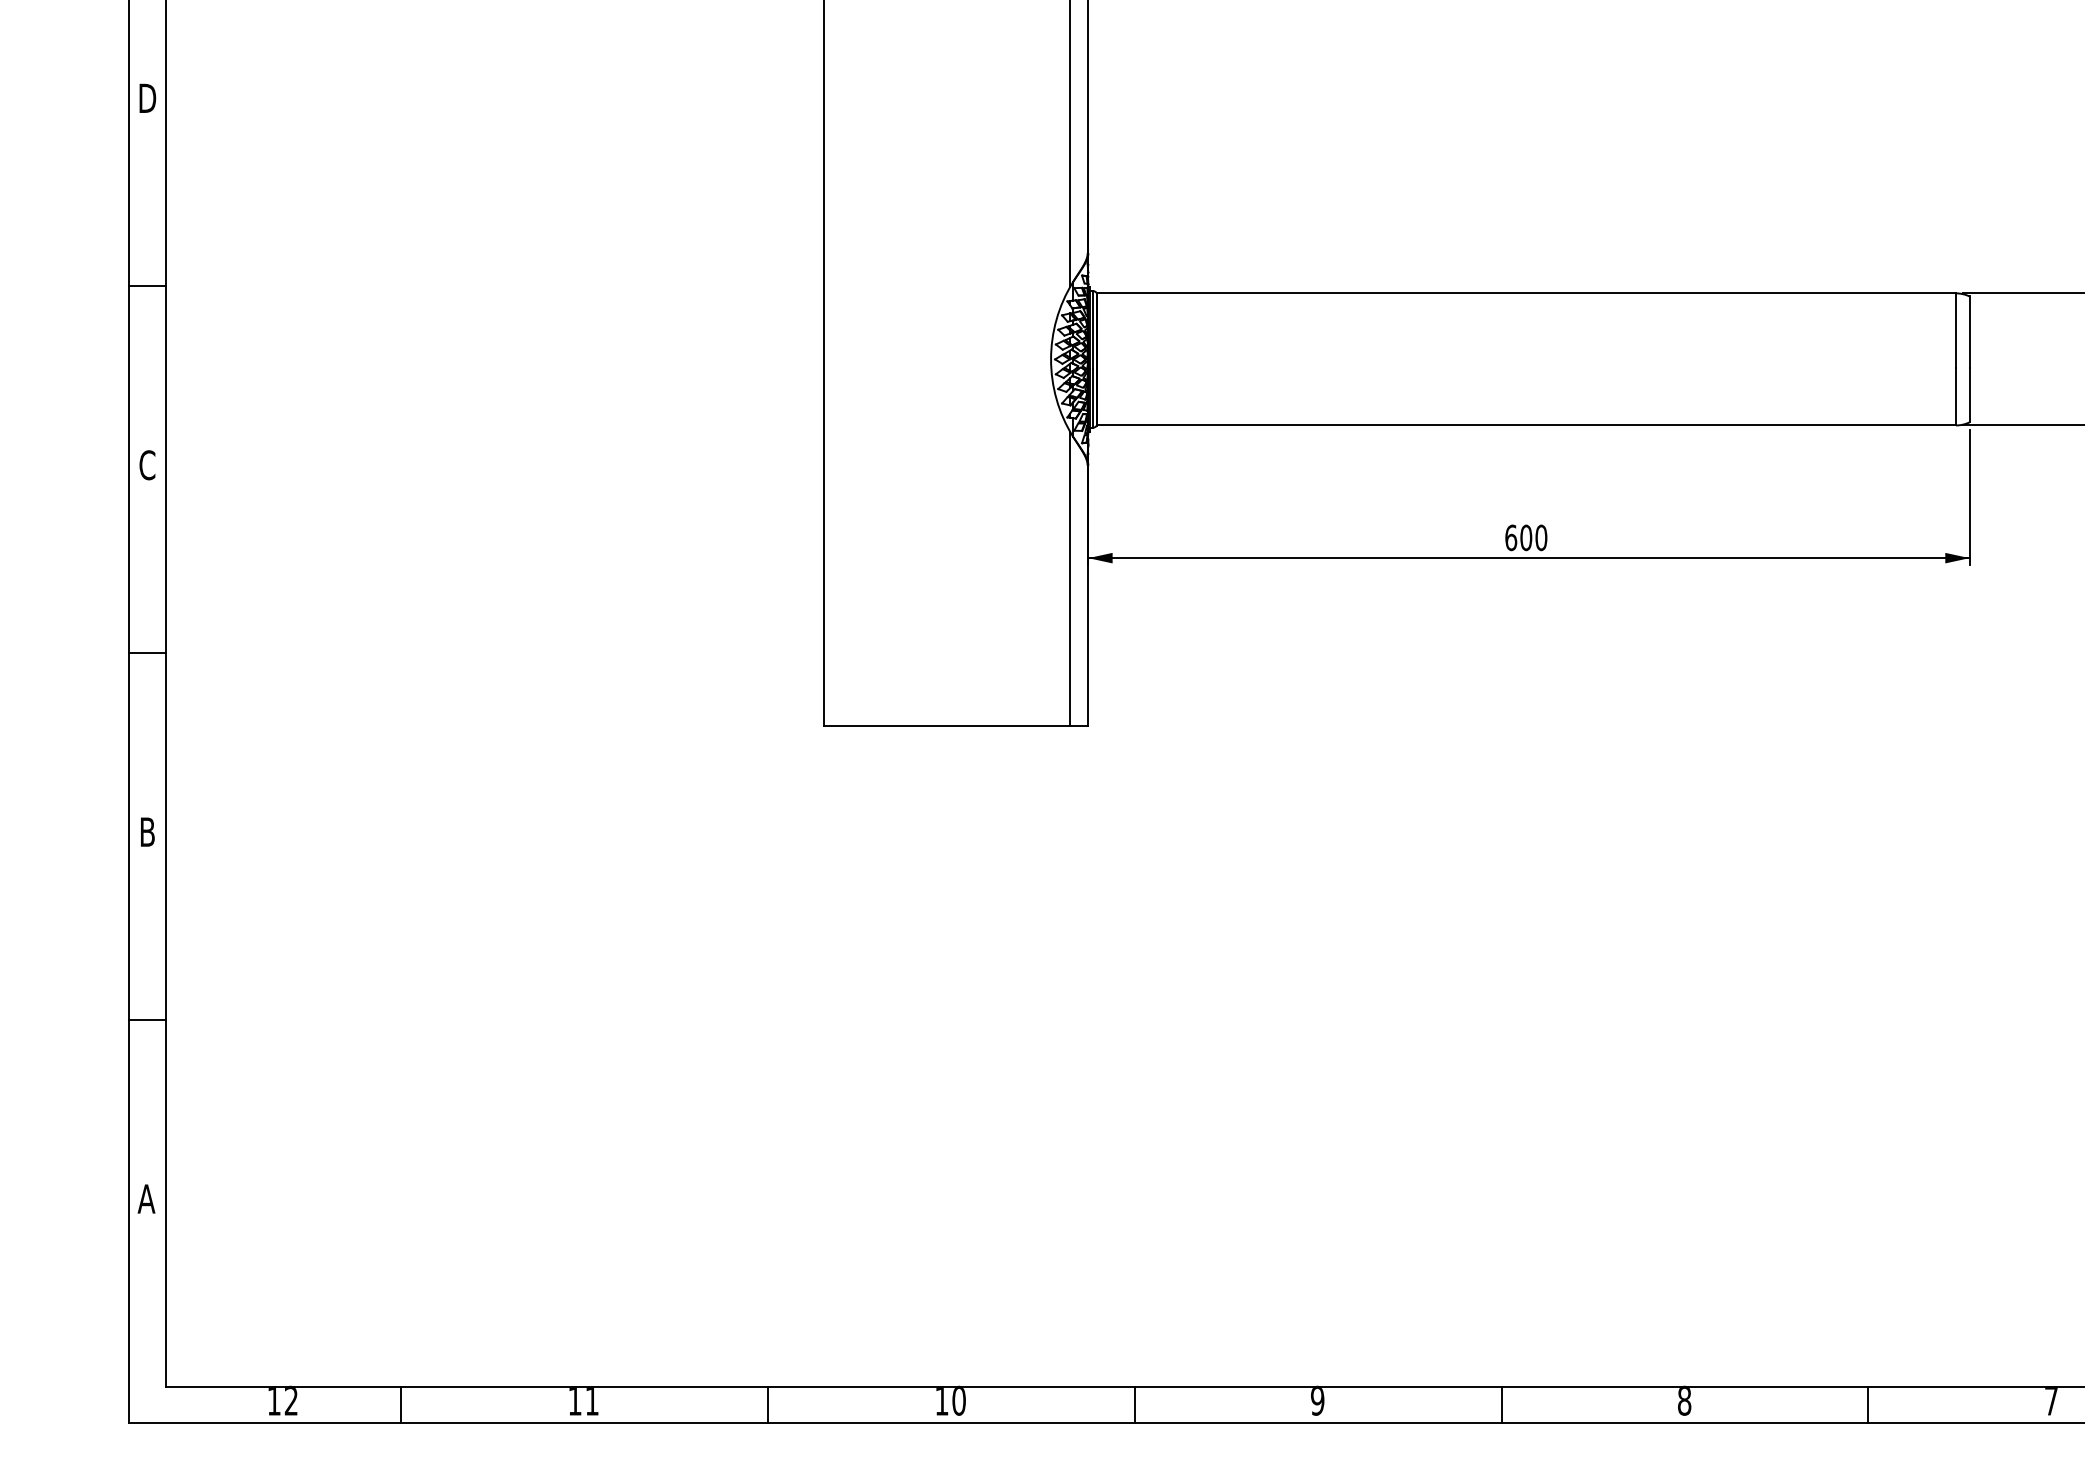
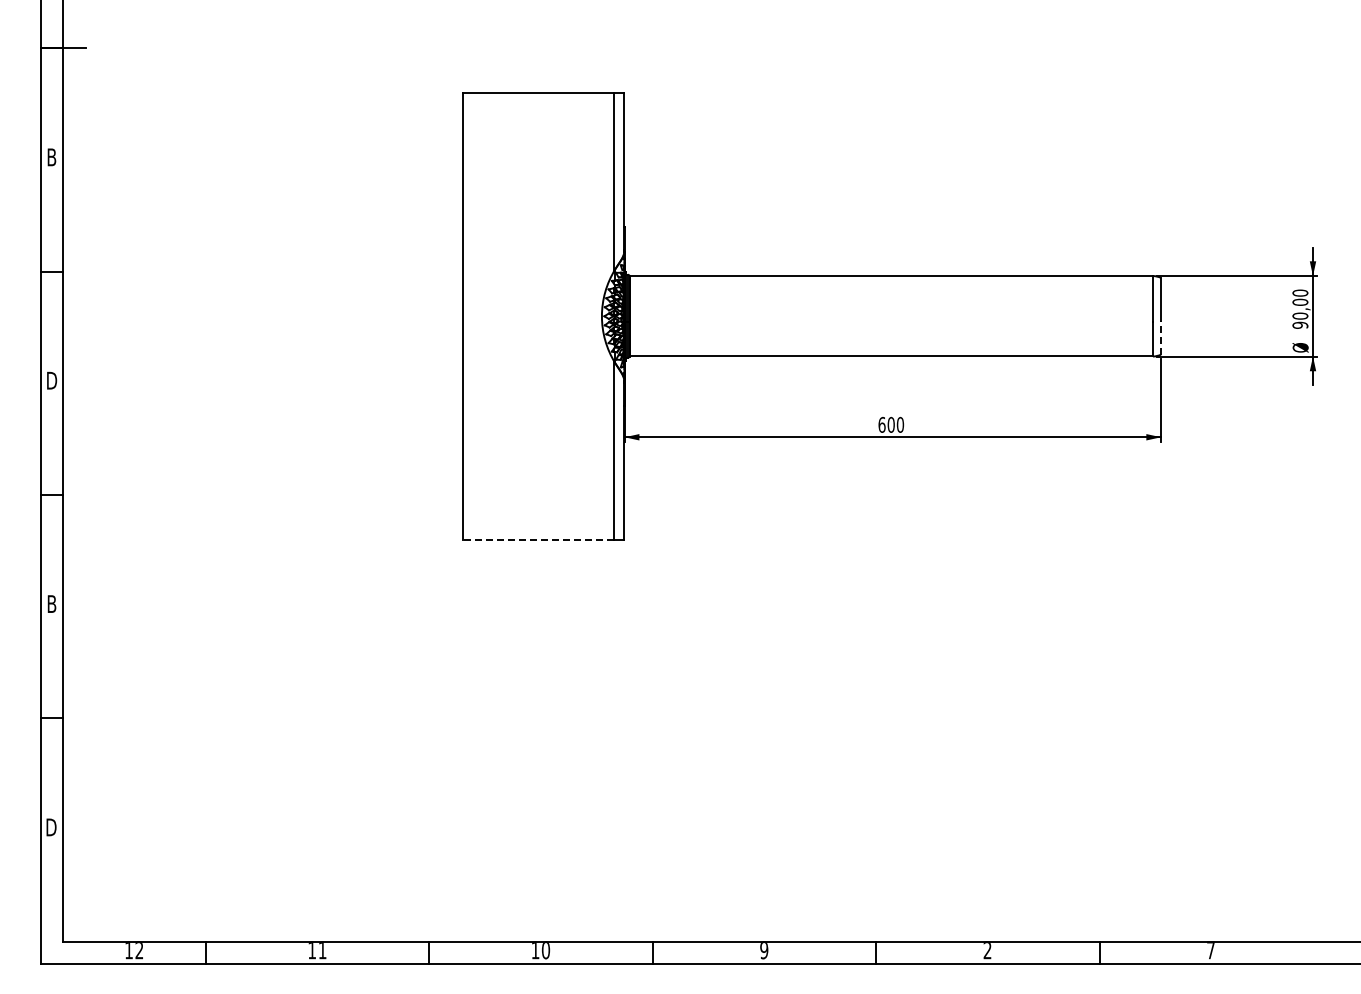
text: (148, 98) -> (52, 157), D -> B
line: (1970, 395) -> (1161, 338), solid -> dashed
text: (148, 464) -> (52, 380), C -> D
line: (945, 726) -> (537, 539), solid -> dashed
text: (146, 1199) -> (51, 827), A -> D
text: (1684, 1402) -> (987, 951), 8 -> 2

